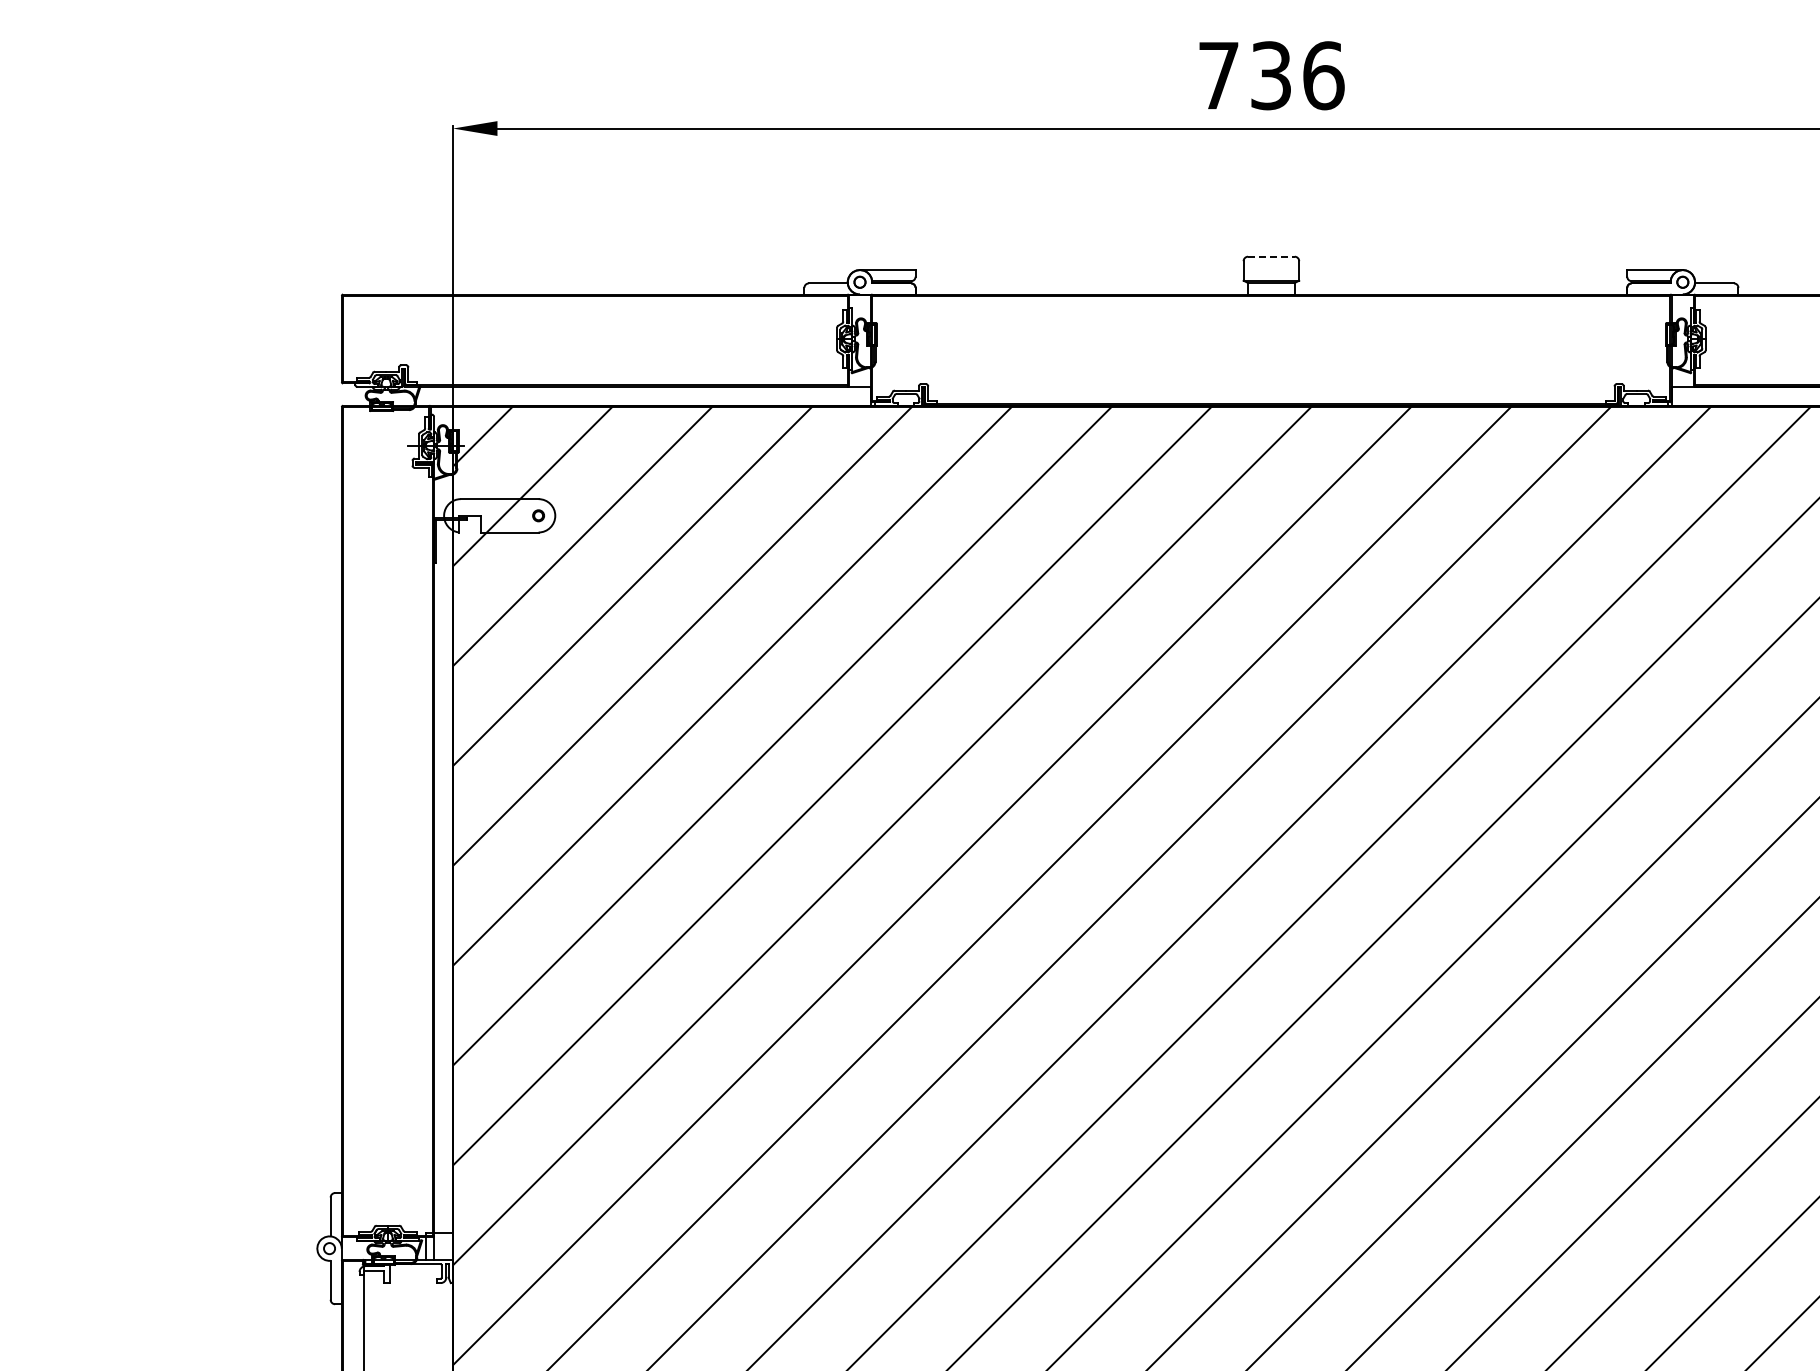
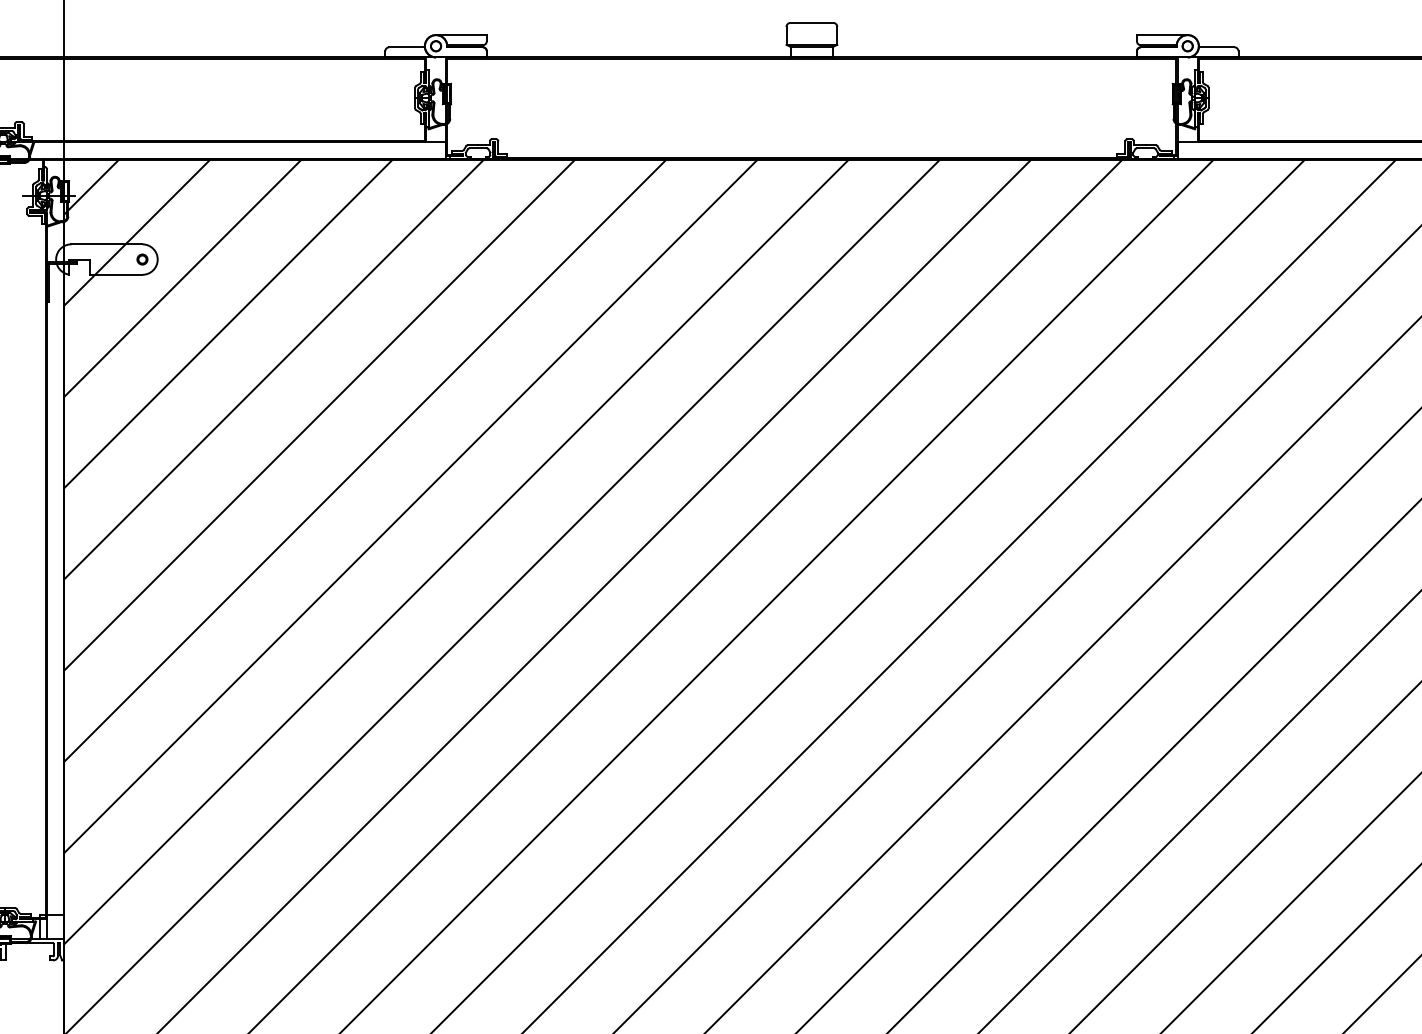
line: (1271, 256) -> (811, 22), dashed -> solid

